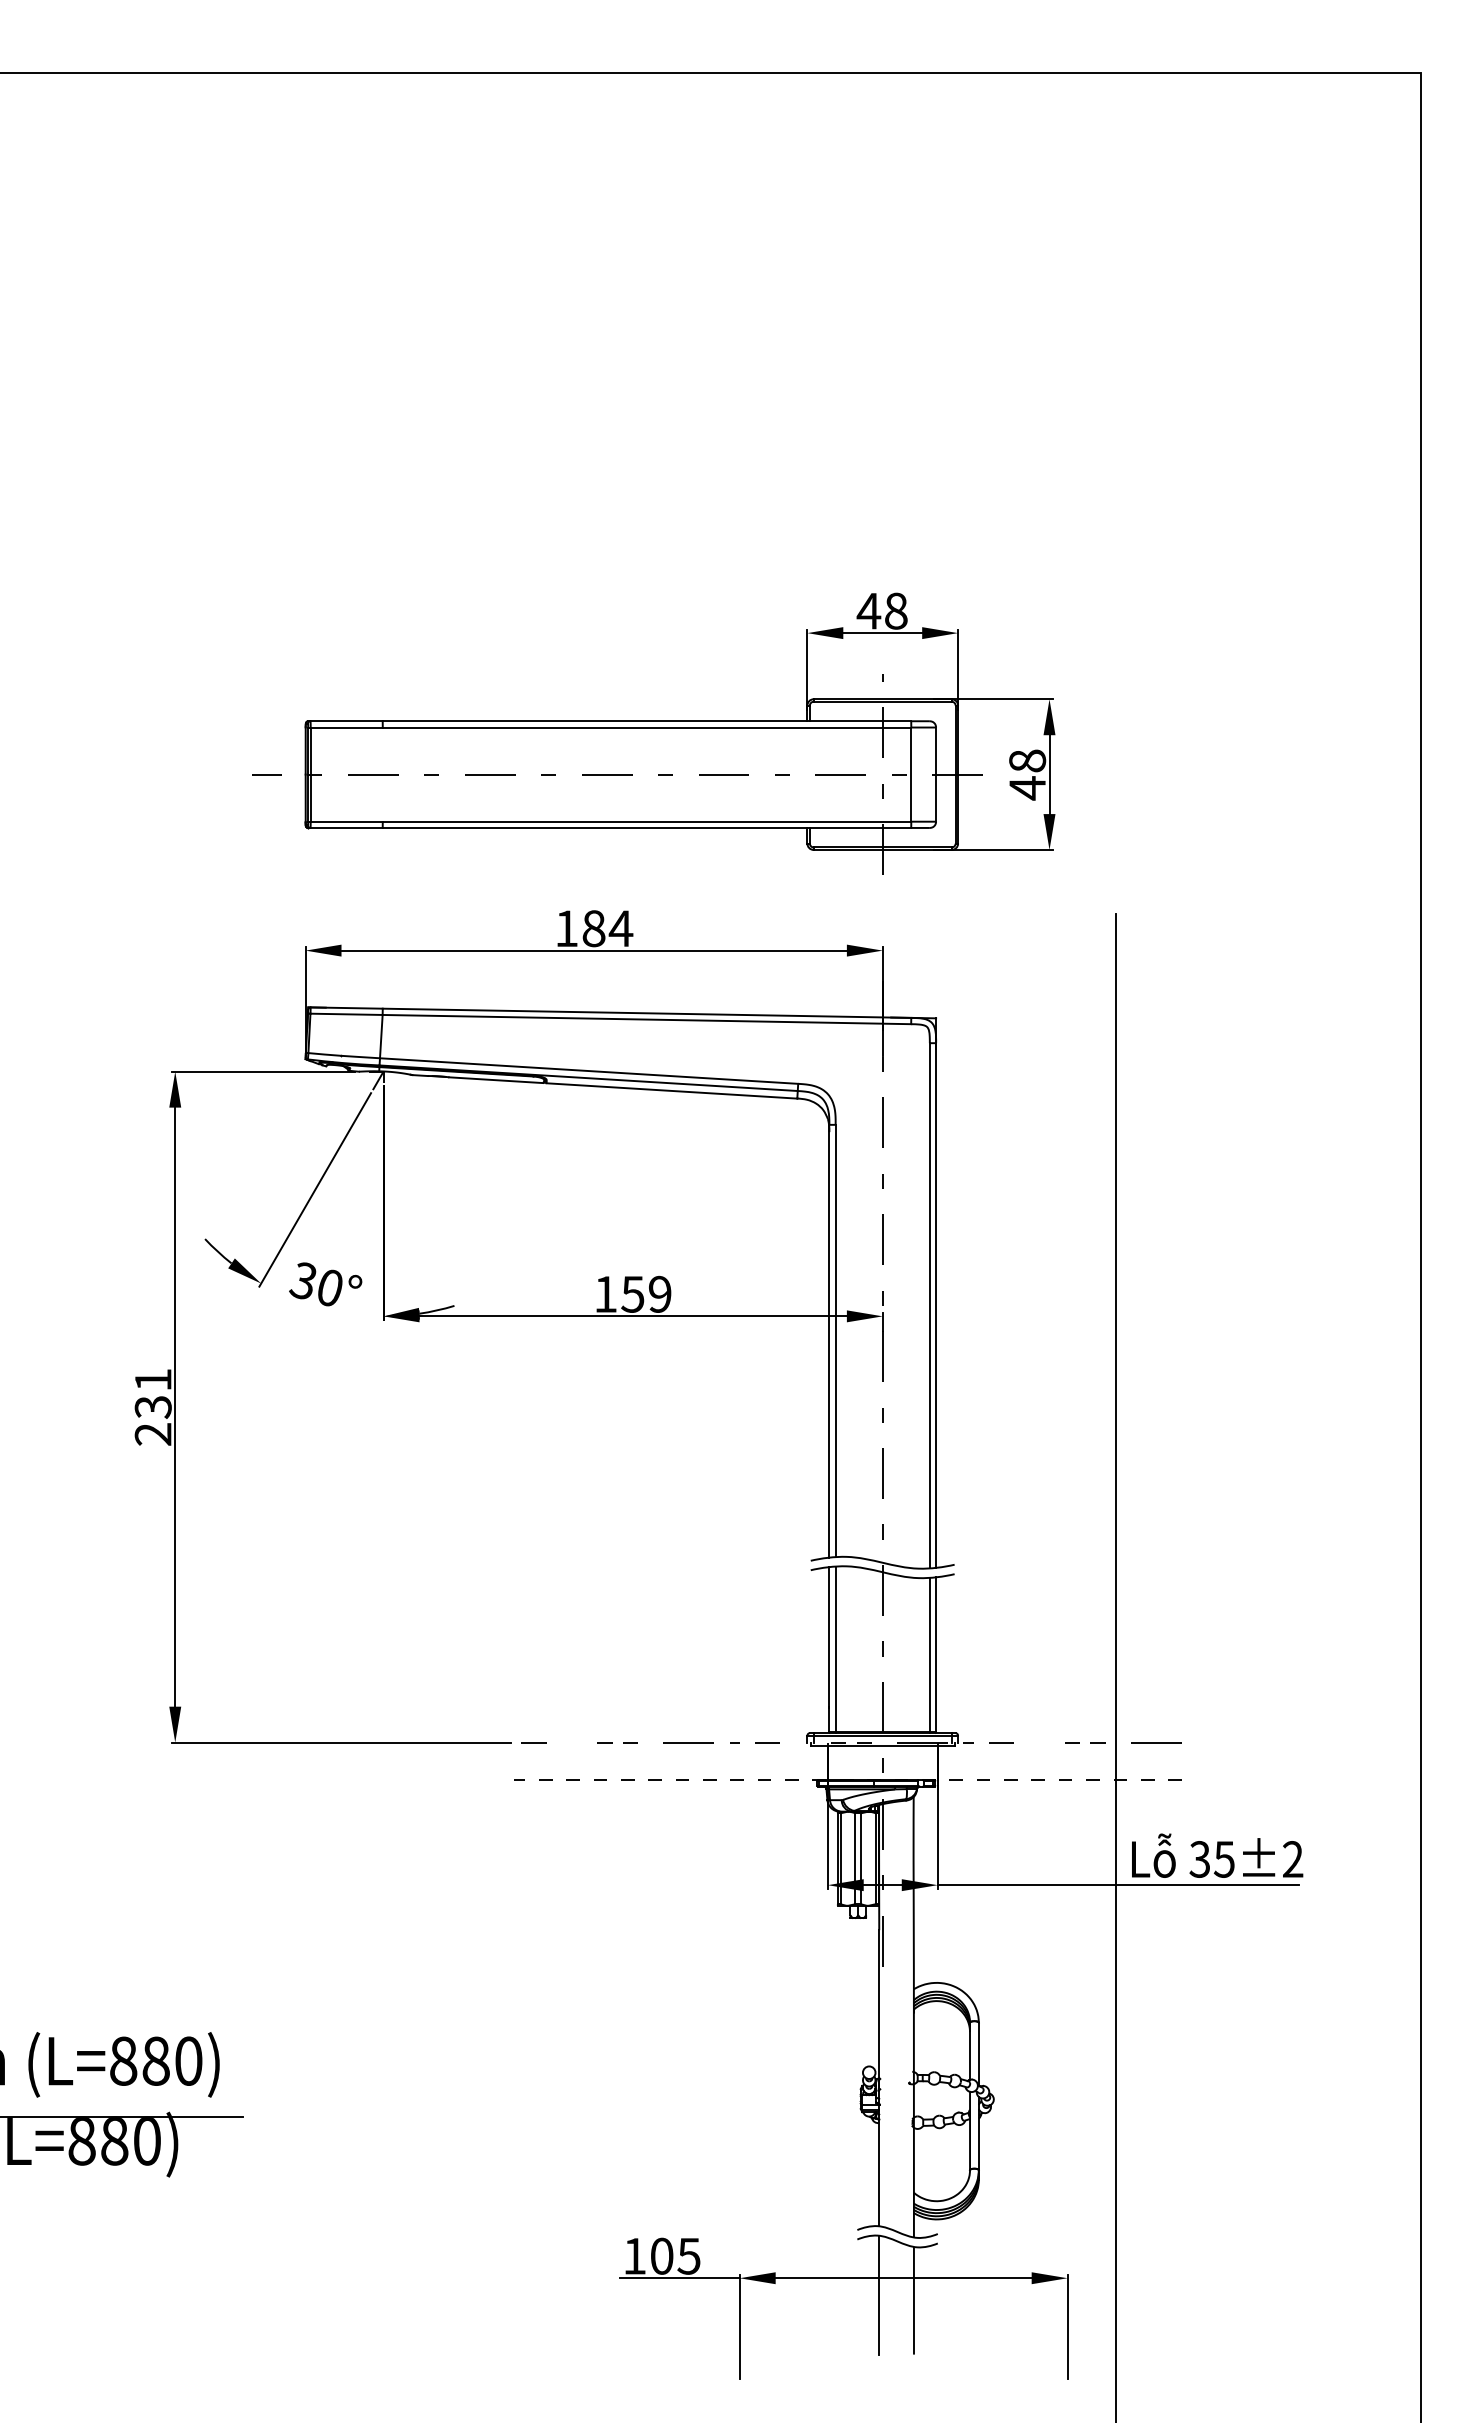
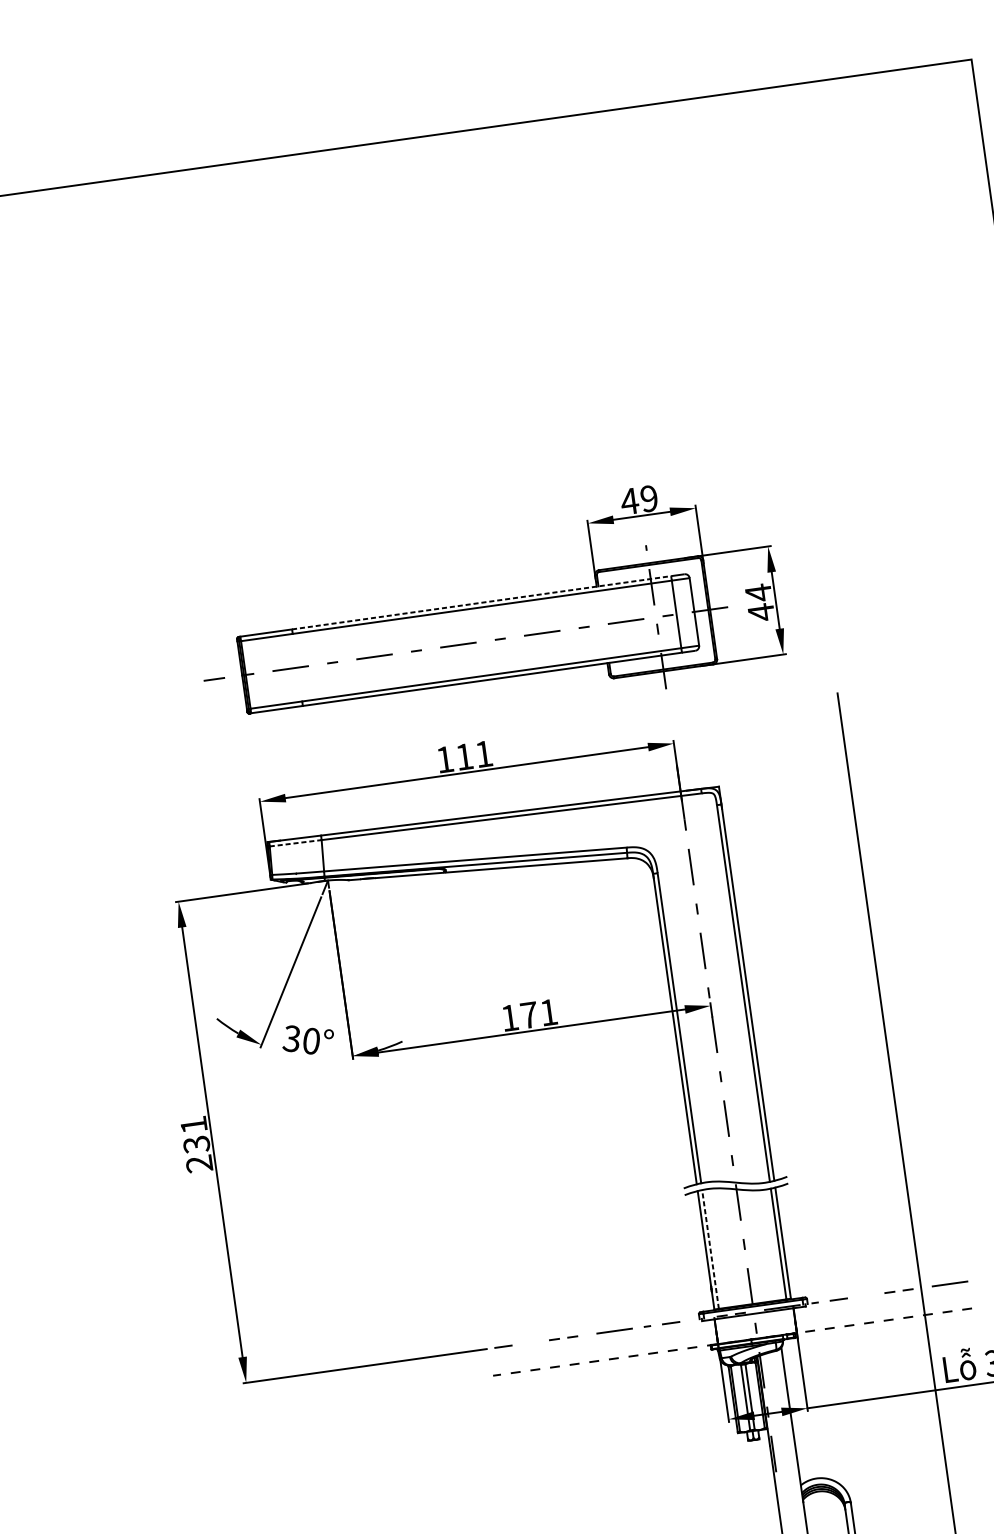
text: (896, 610) -> (649, 498), 48 -> 49
line: (647, 721) -> (482, 602), solid -> dashed
text: (1027, 761) -> (758, 593), 48 -> 44
text: (607, 928) -> (474, 755), 184 -> 111
line: (347, 1014) -> (296, 843), solid -> dashed
text: (646, 1293) -> (538, 1013), 159 -> 171
line: (835, 1649) -> (710, 1249), solid -> dashed

